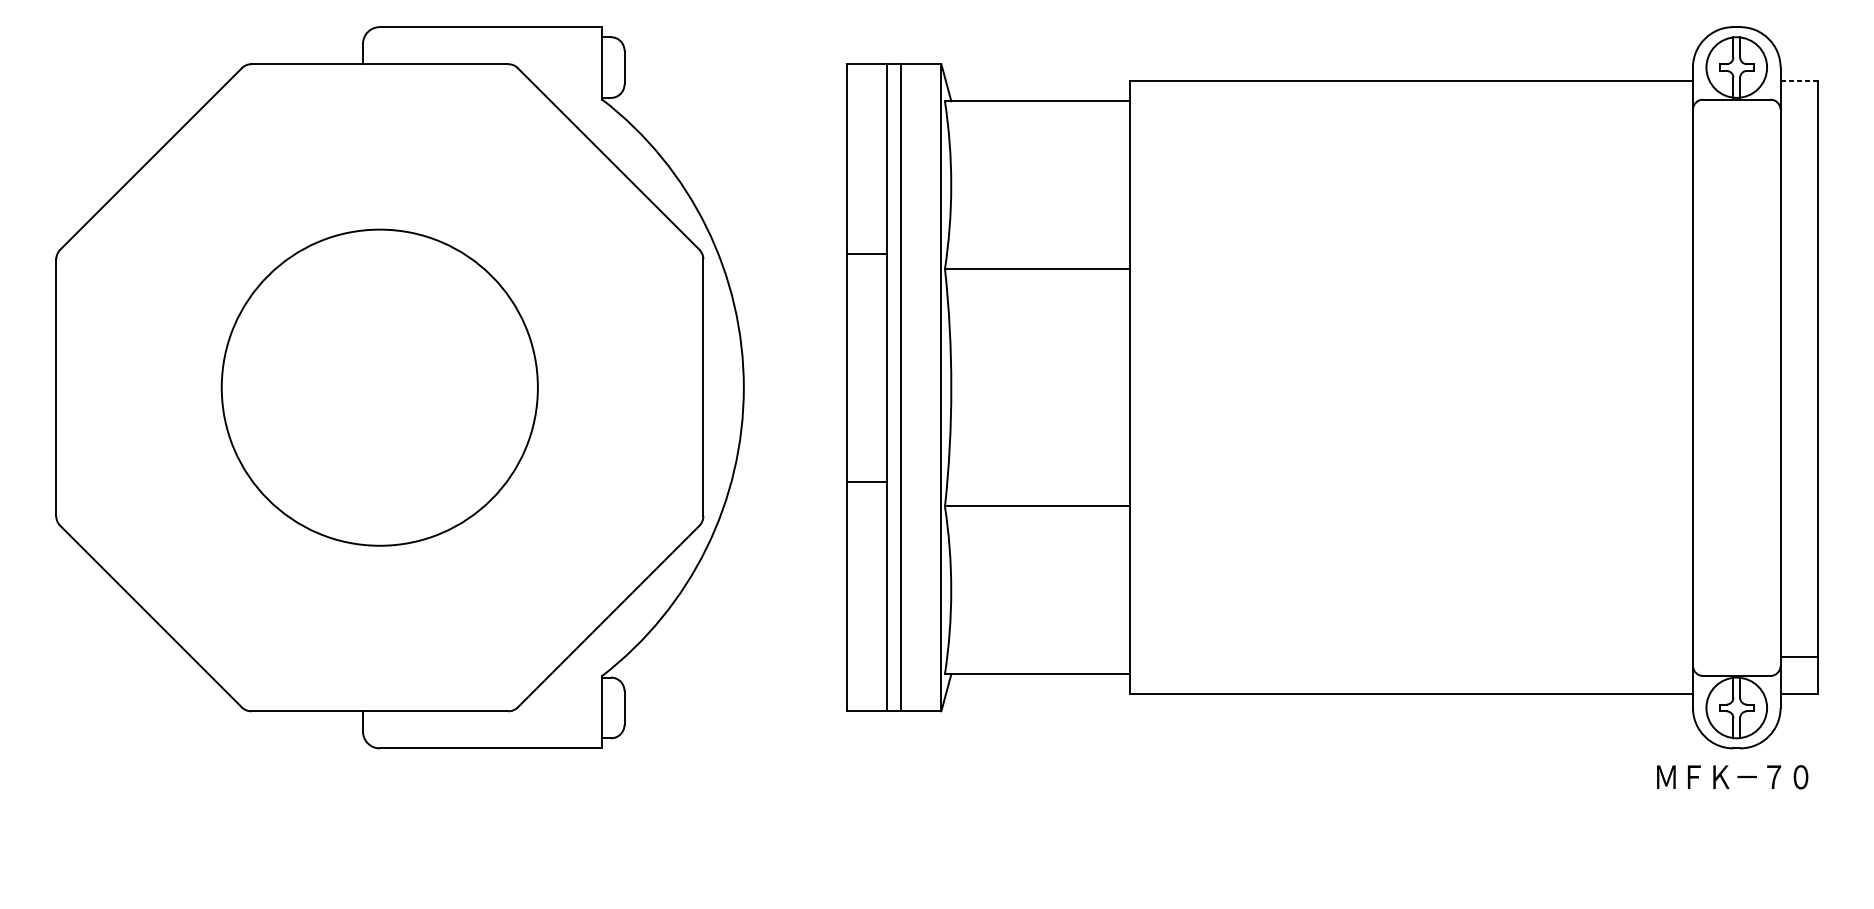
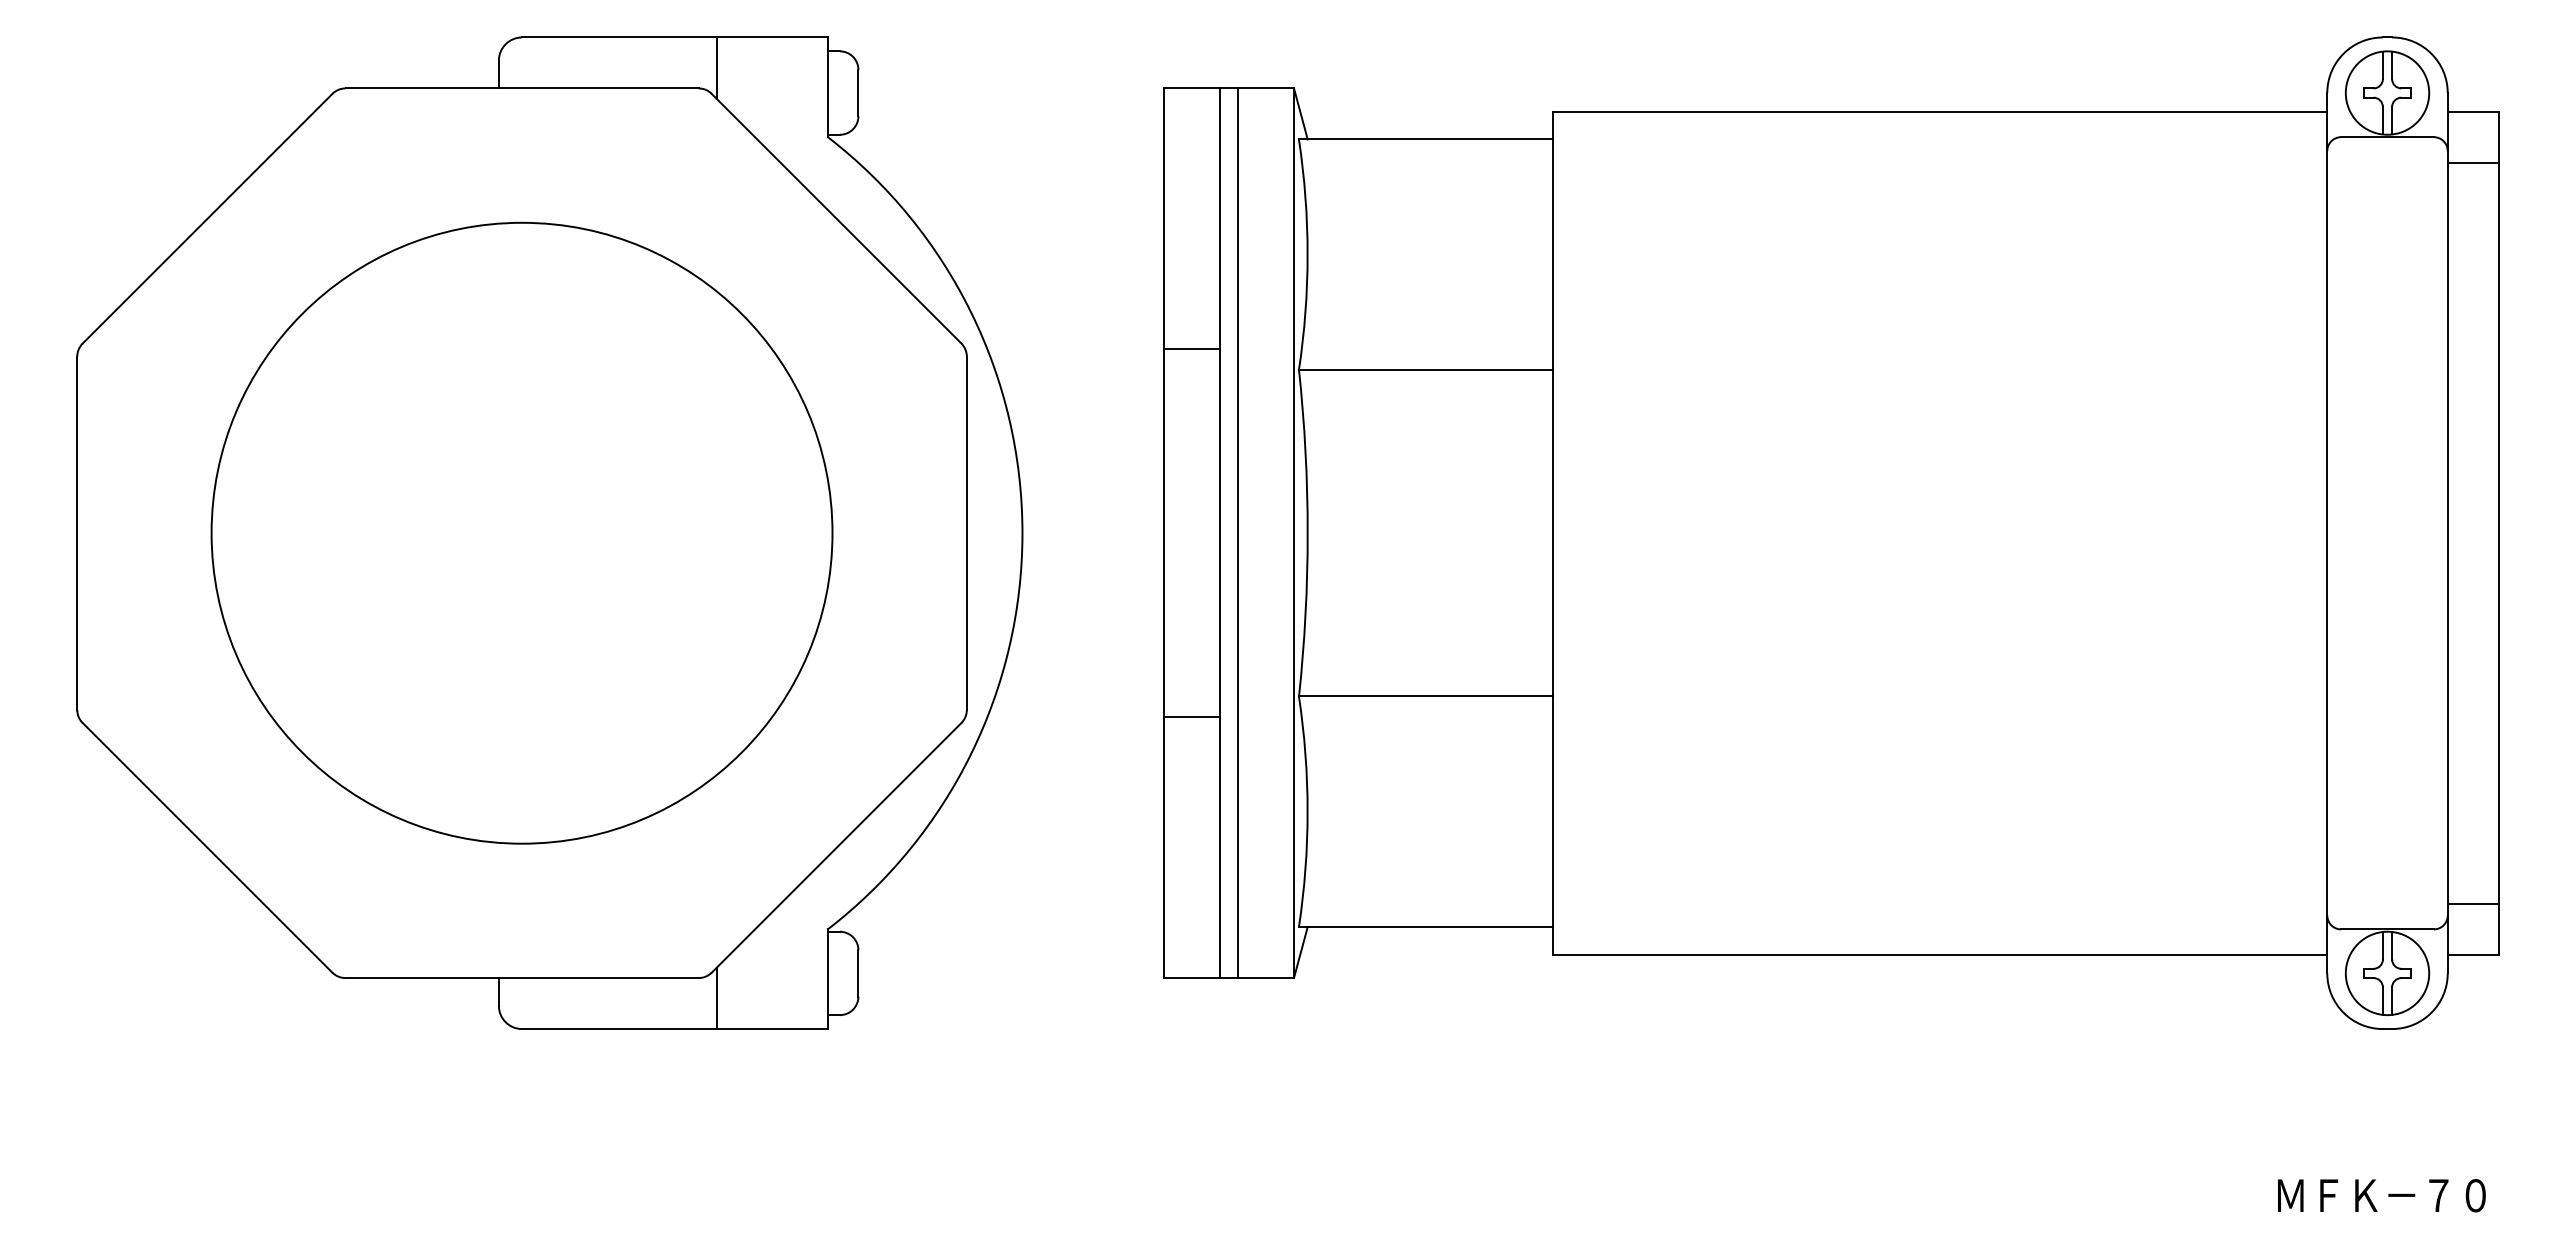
line: (521, 48) -> (716, 67), added
line: (1798, 80) -> (2472, 111), dashed -> solid
line: (1798, 118) -> (2472, 162), added
circle: (379, 387) -> (521, 532), size x1.43
line: (866, 482) -> (1191, 717), moved
line: (521, 726) -> (716, 998), added
text: (1732, 777) -> (2381, 1195), moved

